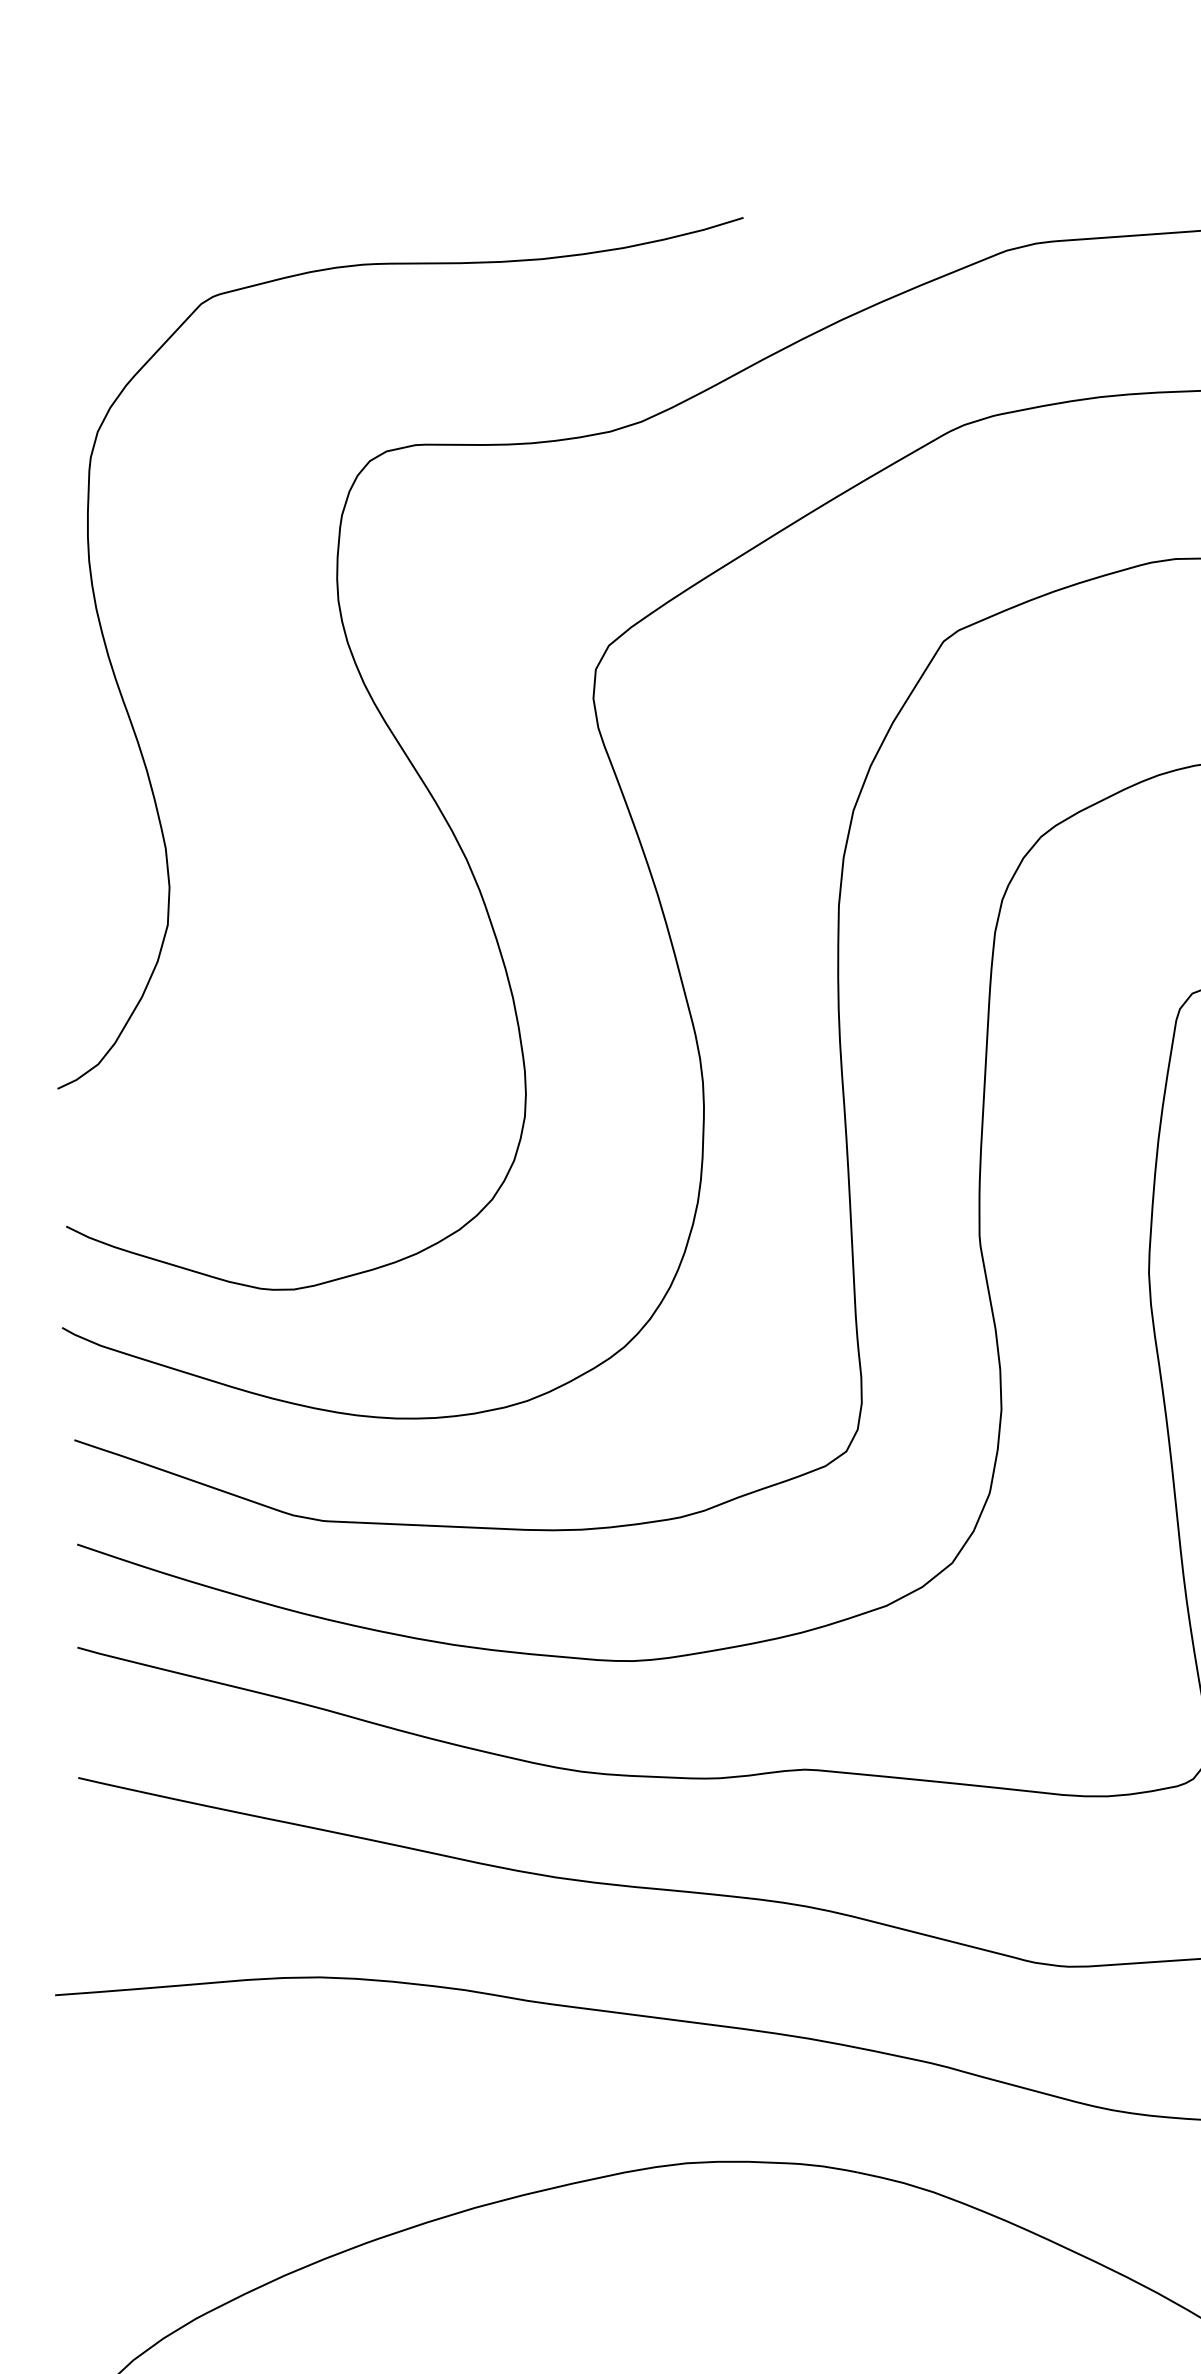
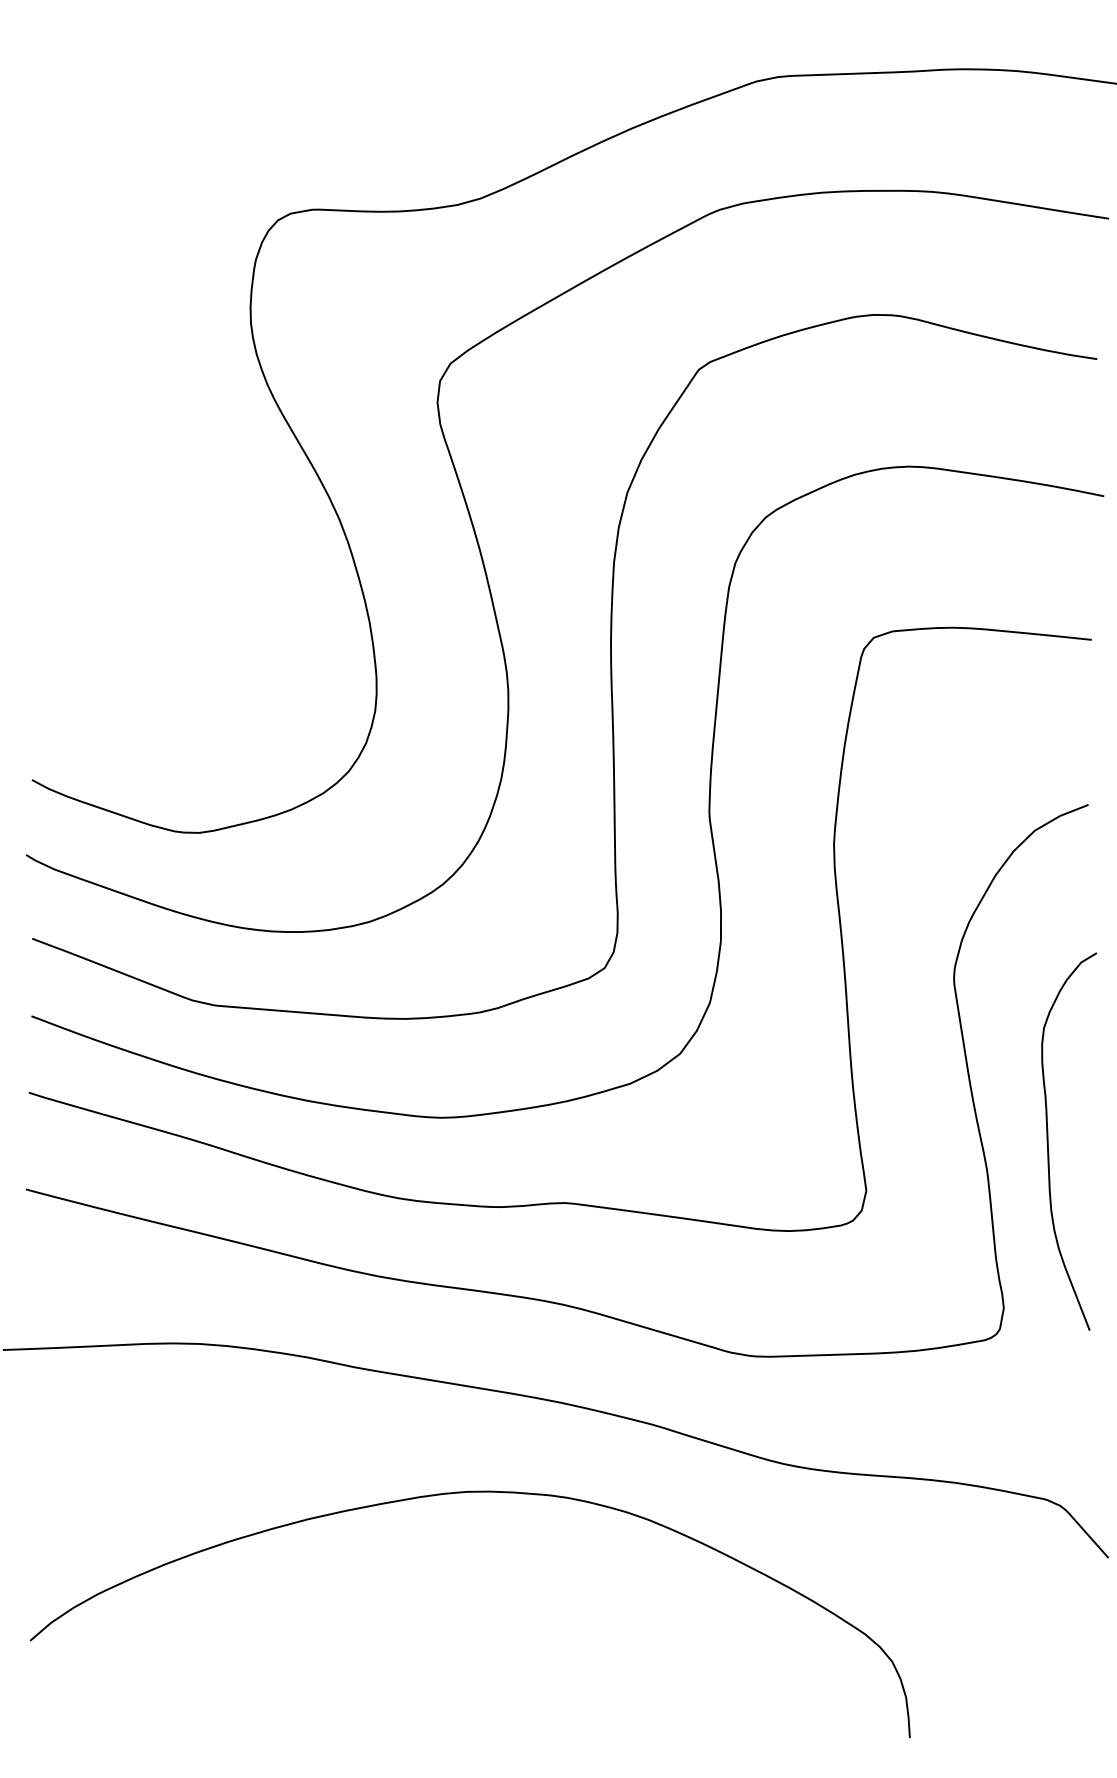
curve: (140, 746) -> (100, 425), removed

